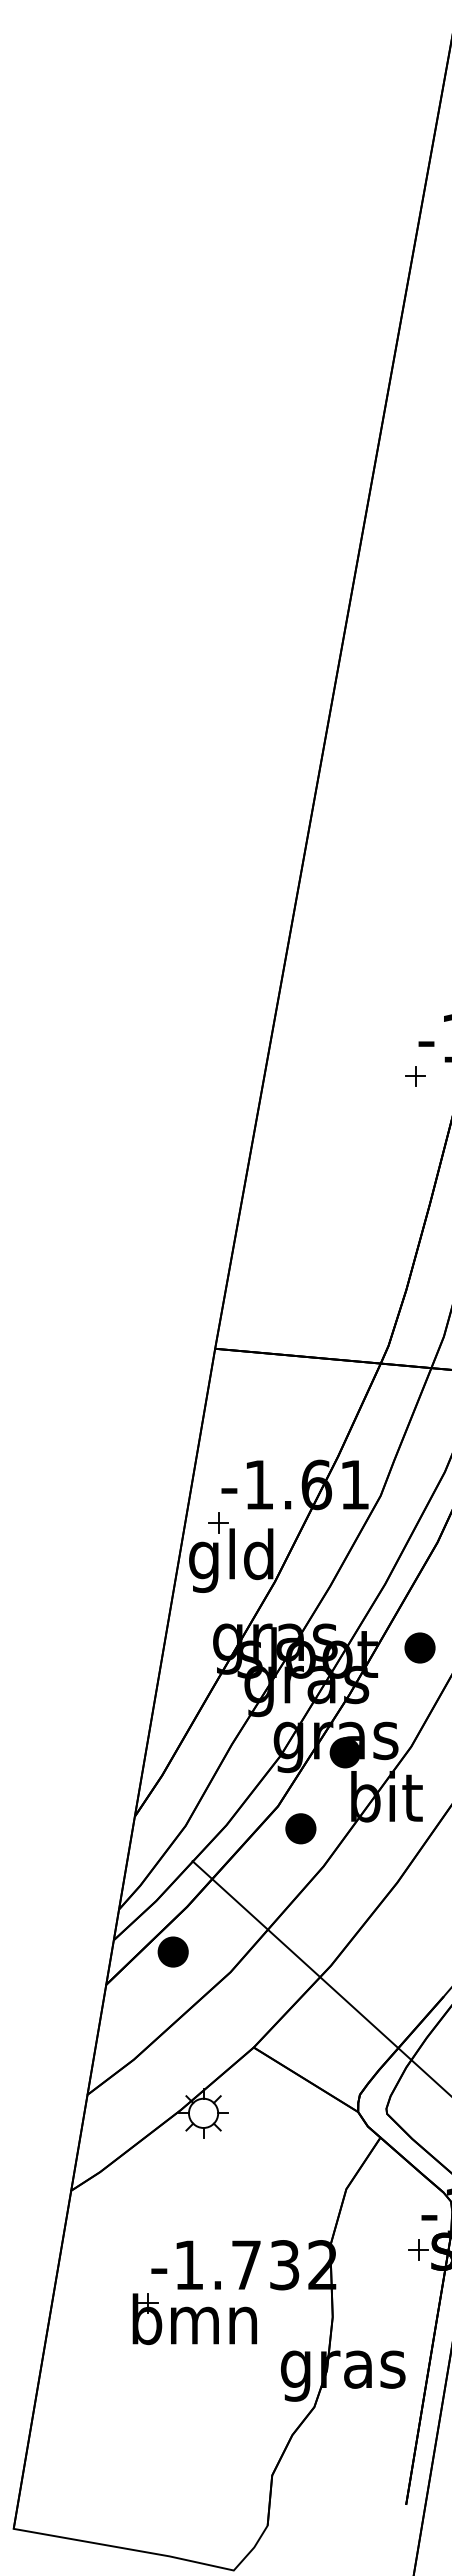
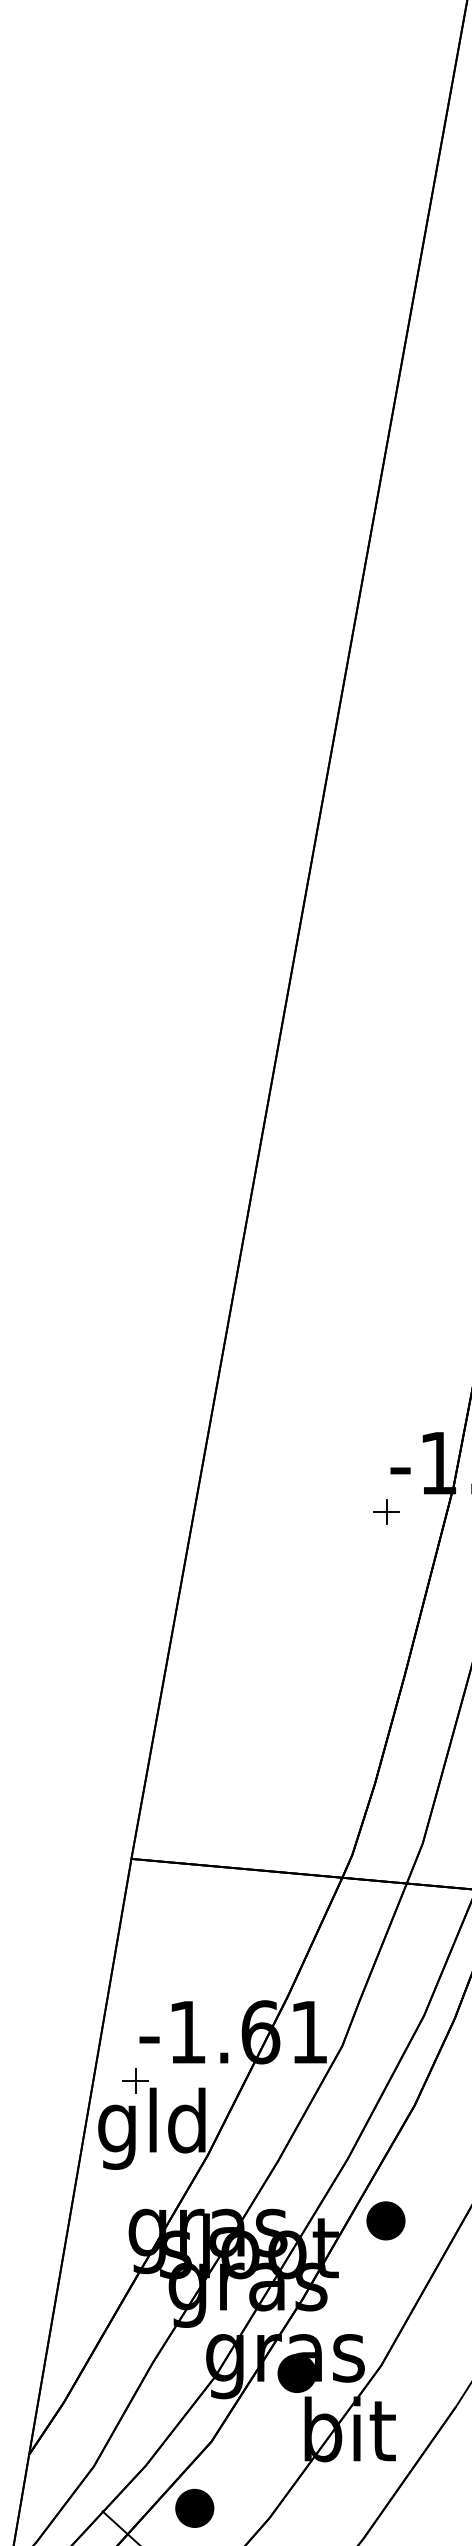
part: (419, 1647) -> (385, 2220), moved
part: (300, 1828) -> (194, 2508), moved

